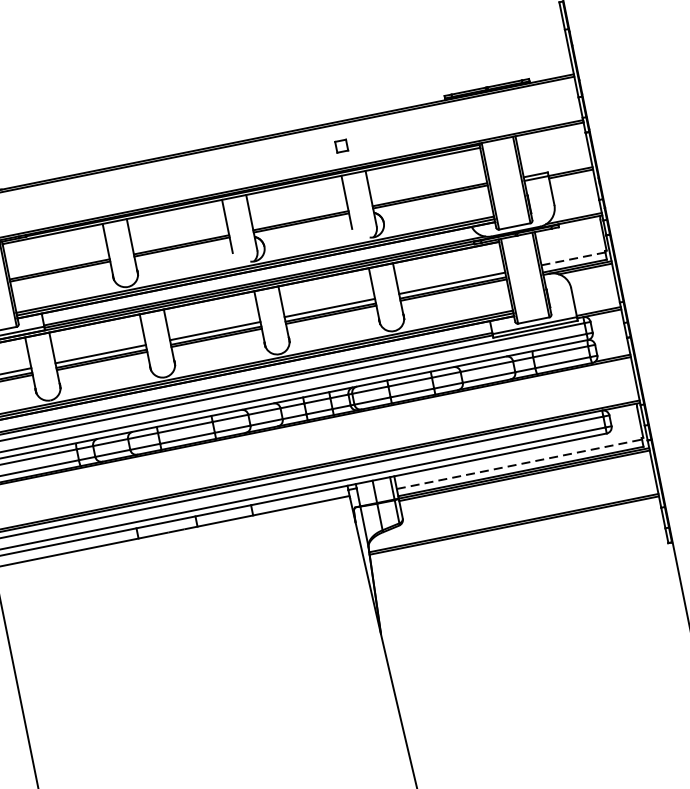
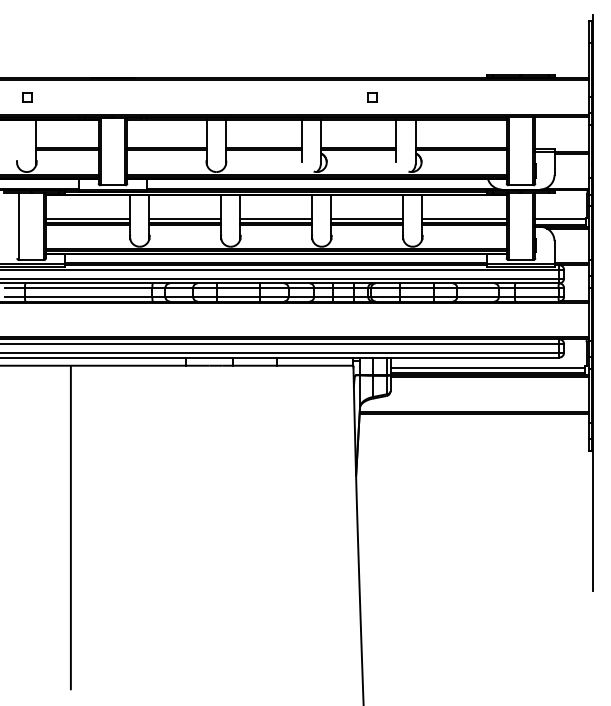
part: (342, 146) -> (372, 97), moved
line: (574, 259) -> (561, 219), dashed -> solid
line: (520, 463) -> (488, 367), dashed -> solid

